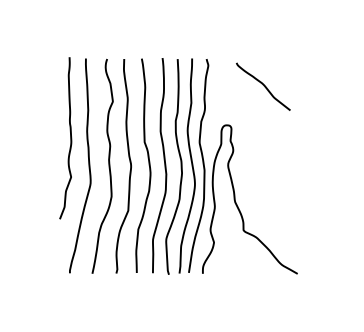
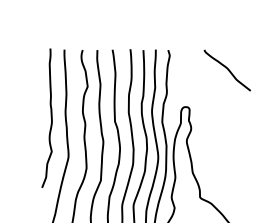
curve: (263, 86) -> (227, 70), moved

